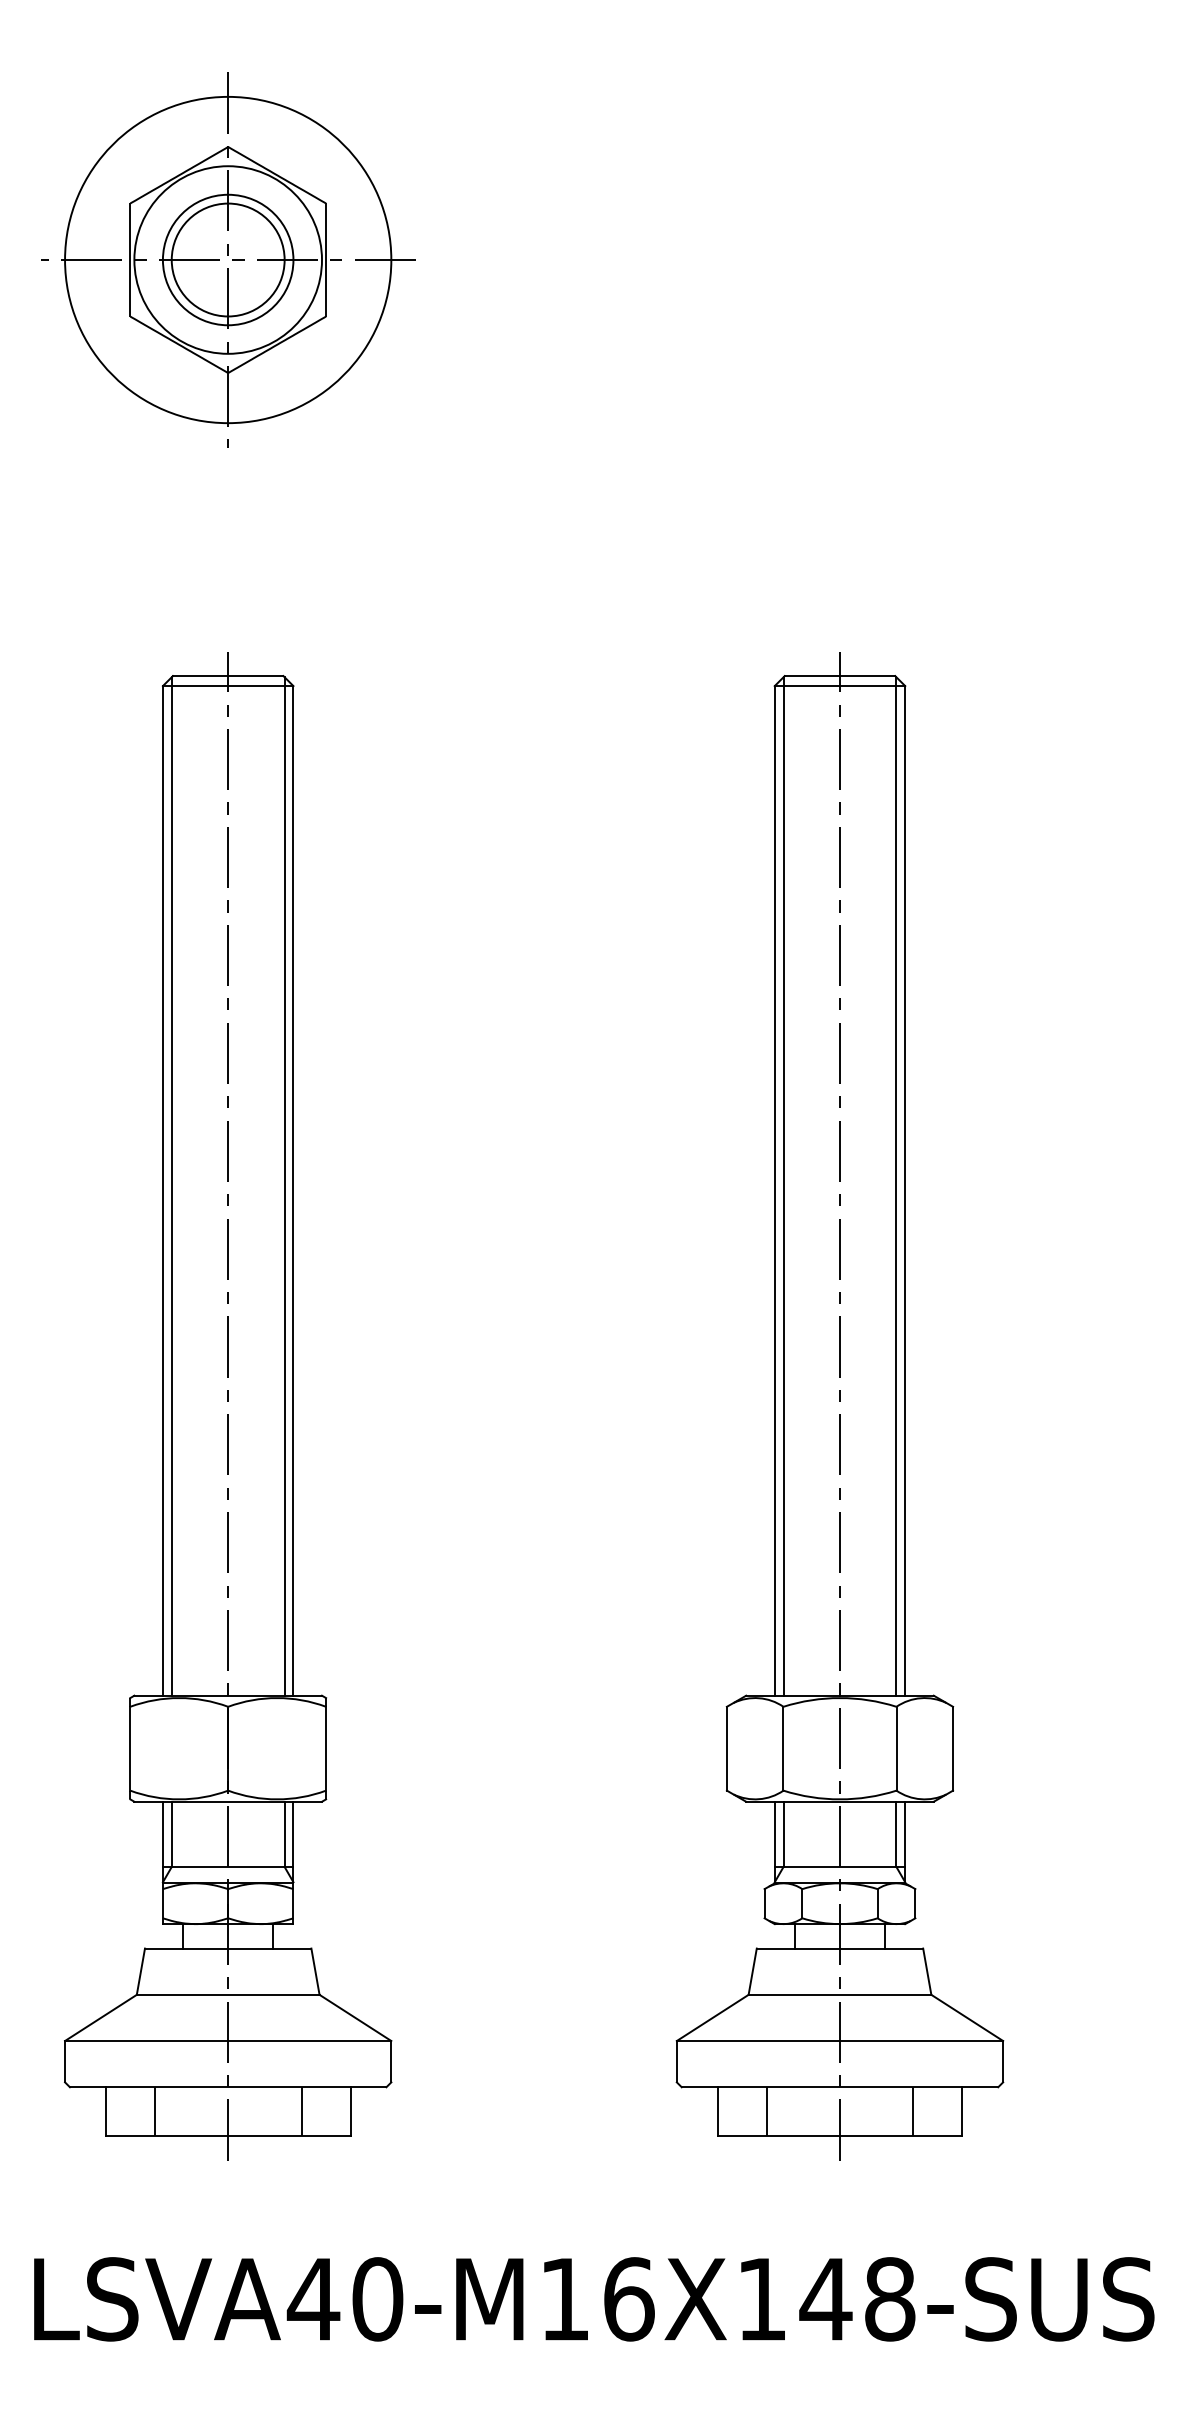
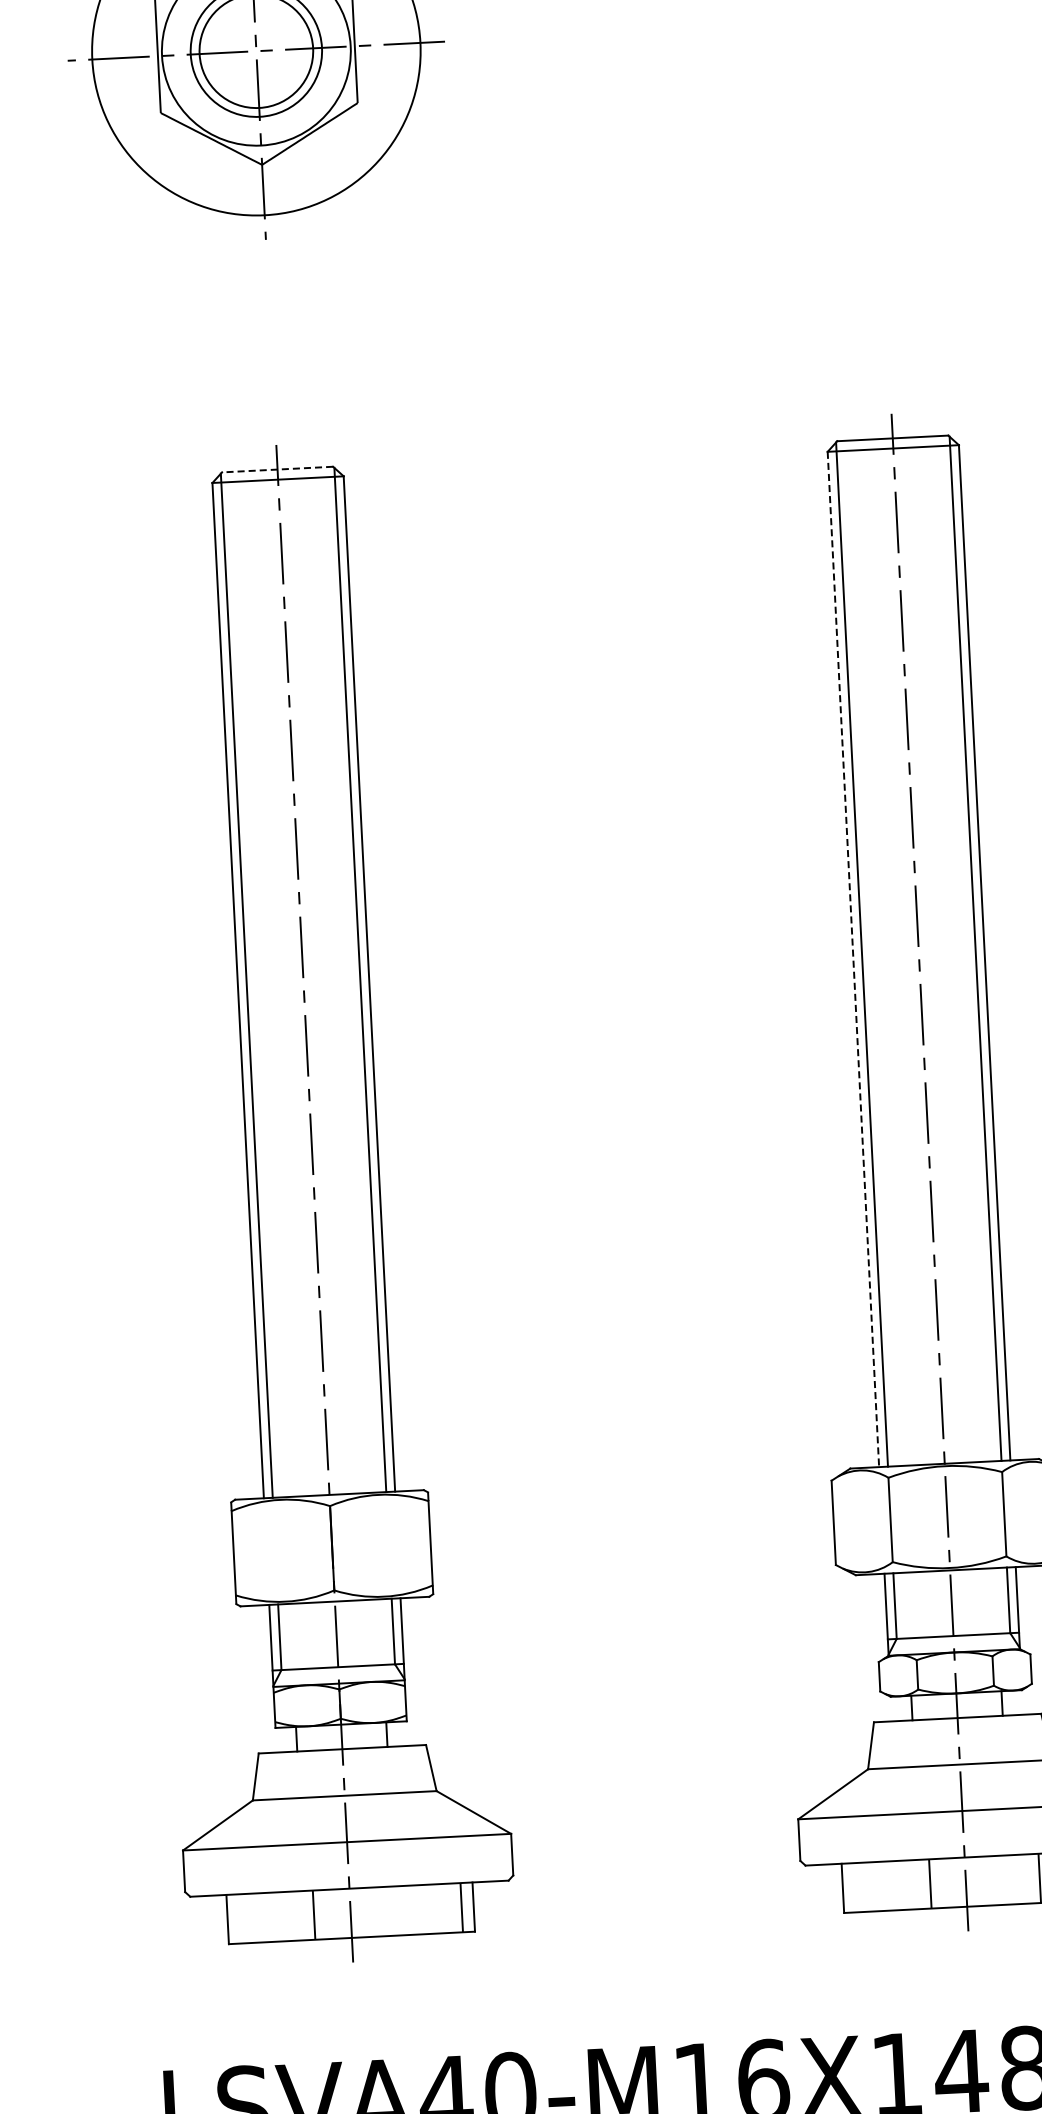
line: (227, 676) -> (276, 470), solid -> dashed
line: (774, 1190) -> (853, 959), solid -> dashed
line: (154, 2111) -> (313, 1914), moved
line: (301, 2111) -> (461, 1907), moved
line: (766, 2111) -> (930, 1883), moved

